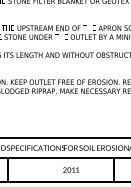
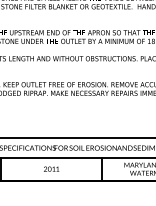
text: (71, 169) -> (51, 168), moved

